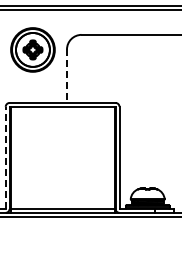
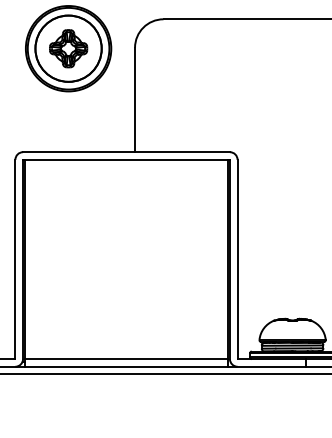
line: (67, 76) -> (136, 100), dashed -> solid
line: (5, 157) -> (14, 258), dashed -> solid

